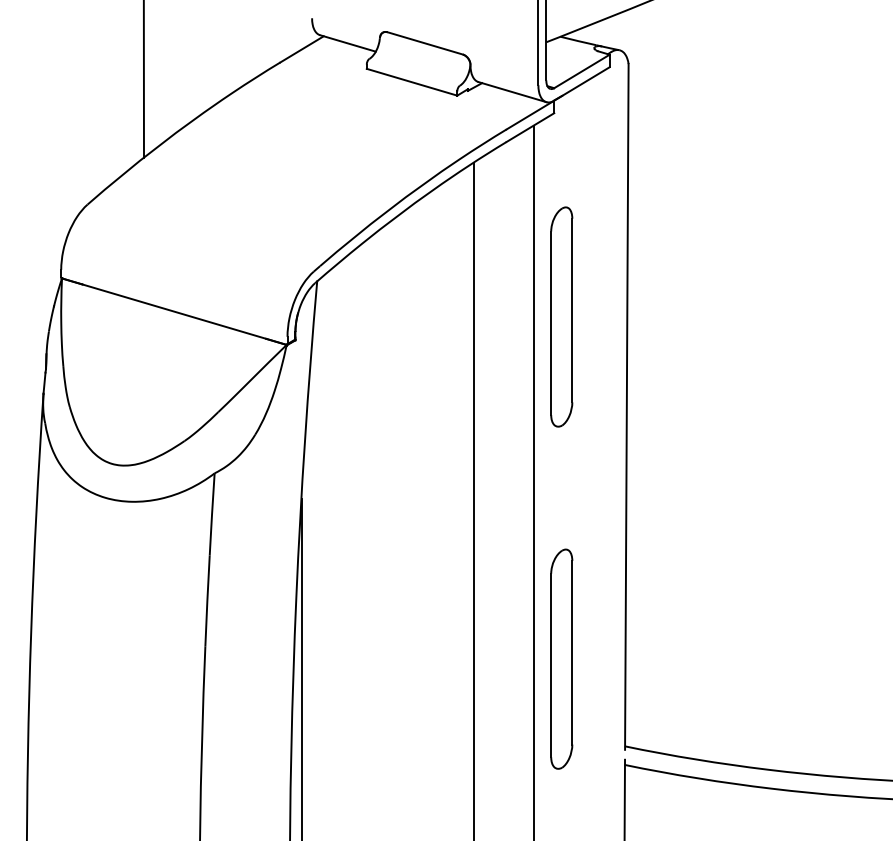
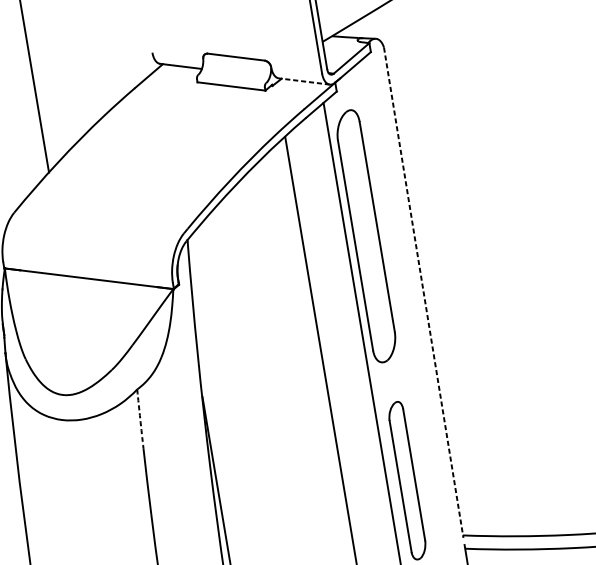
line: (511, 91) -> (303, 81), solid -> dashed
part: (561, 316) -> (366, 235), size x1.6
line: (626, 406) -> (423, 292), solid -> dashed
arc: (212, 514) -> (140, 419), solid -> dashed

